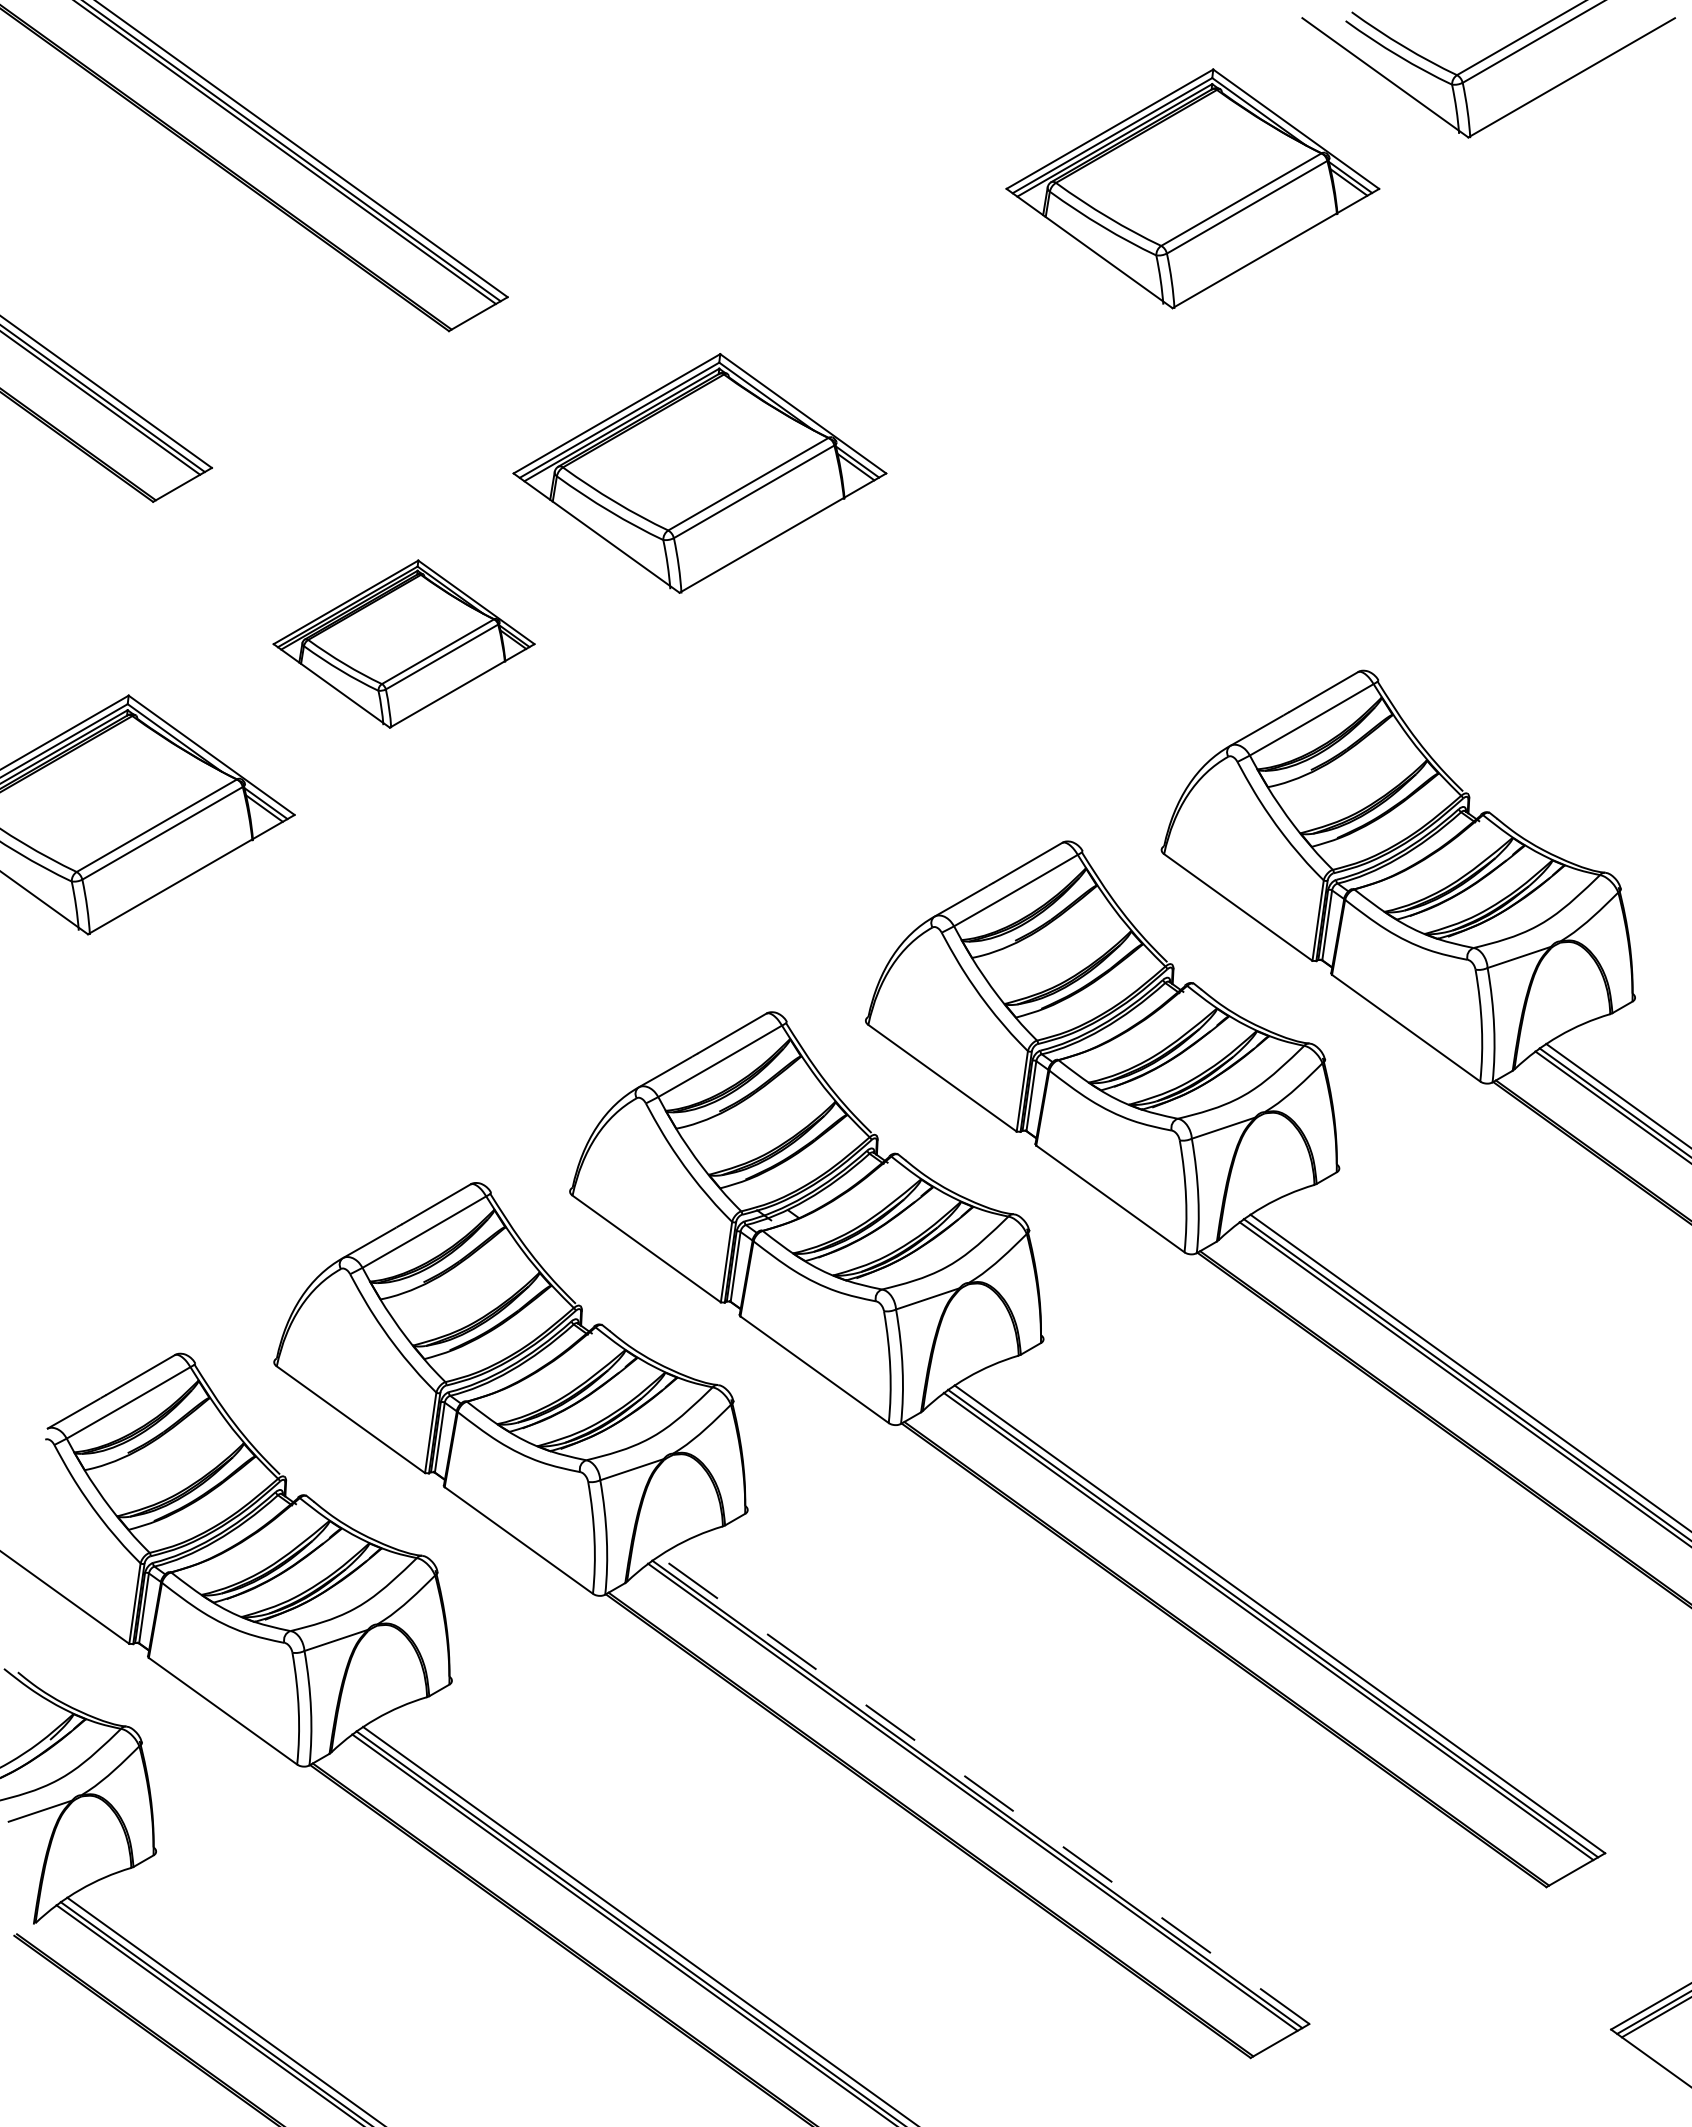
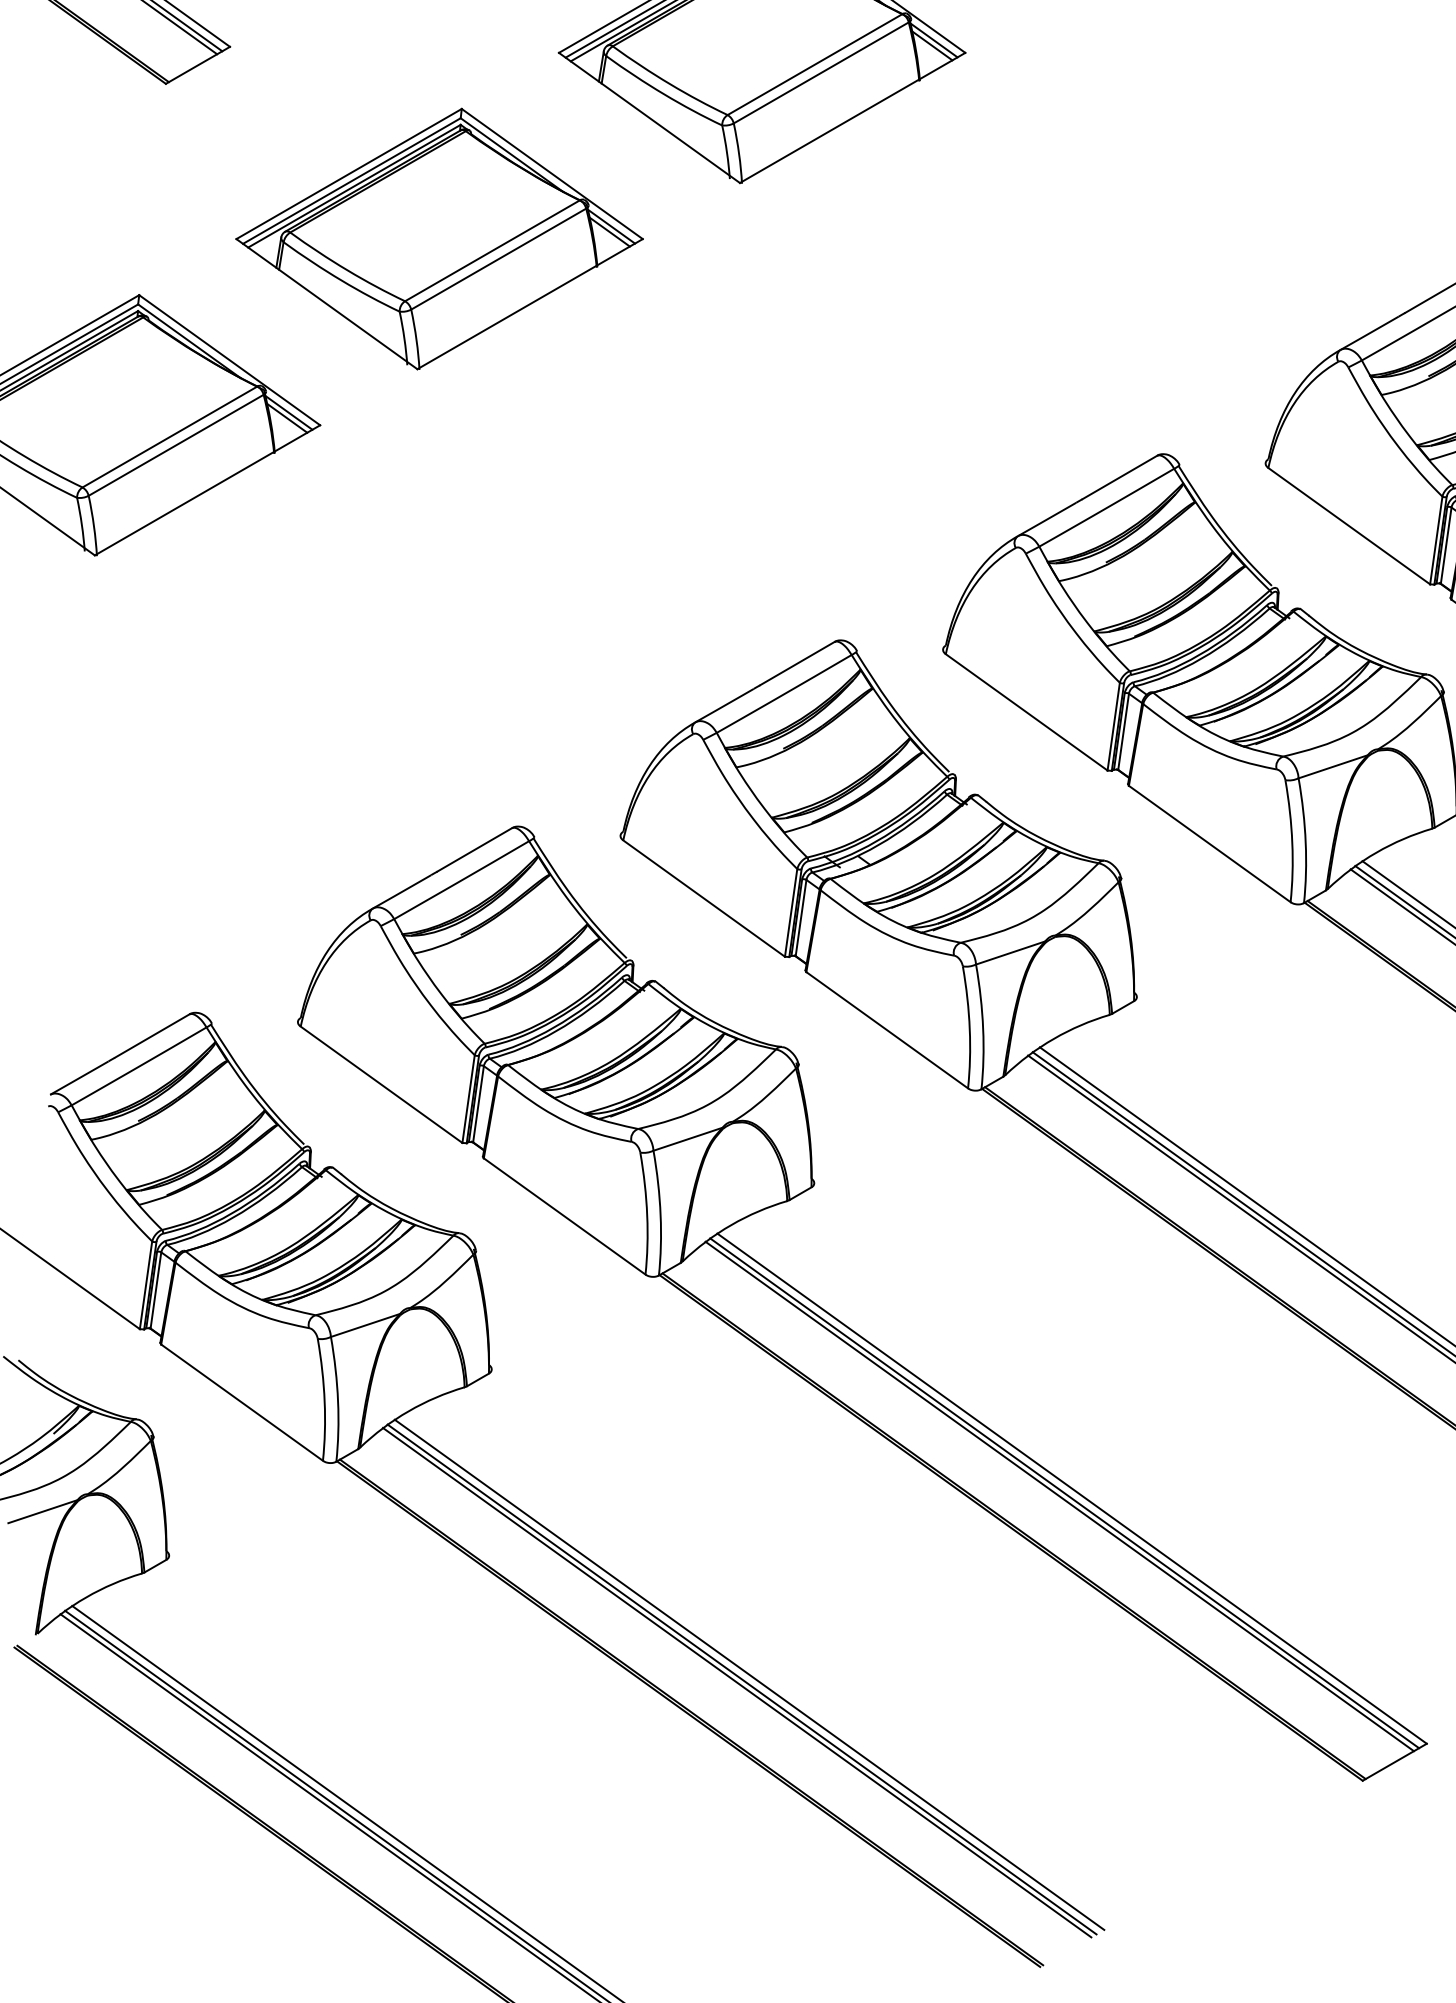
part: (403, 643) -> (438, 238), size x1.43
line: (984, 1790) -> (1072, 1489), dashed -> solid

